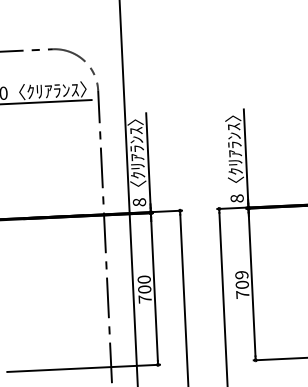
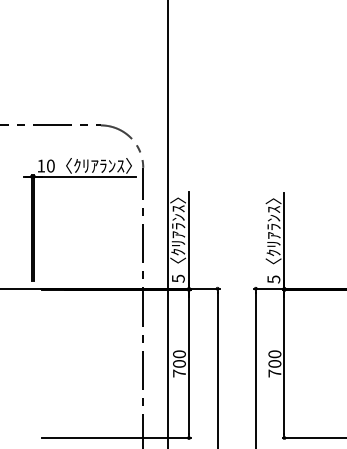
text: (236, 198) -> (273, 279), 8 -> 5
text: (138, 202) -> (177, 278), 8 -> 5
text: (241, 275) -> (274, 354), 709 -> 700

